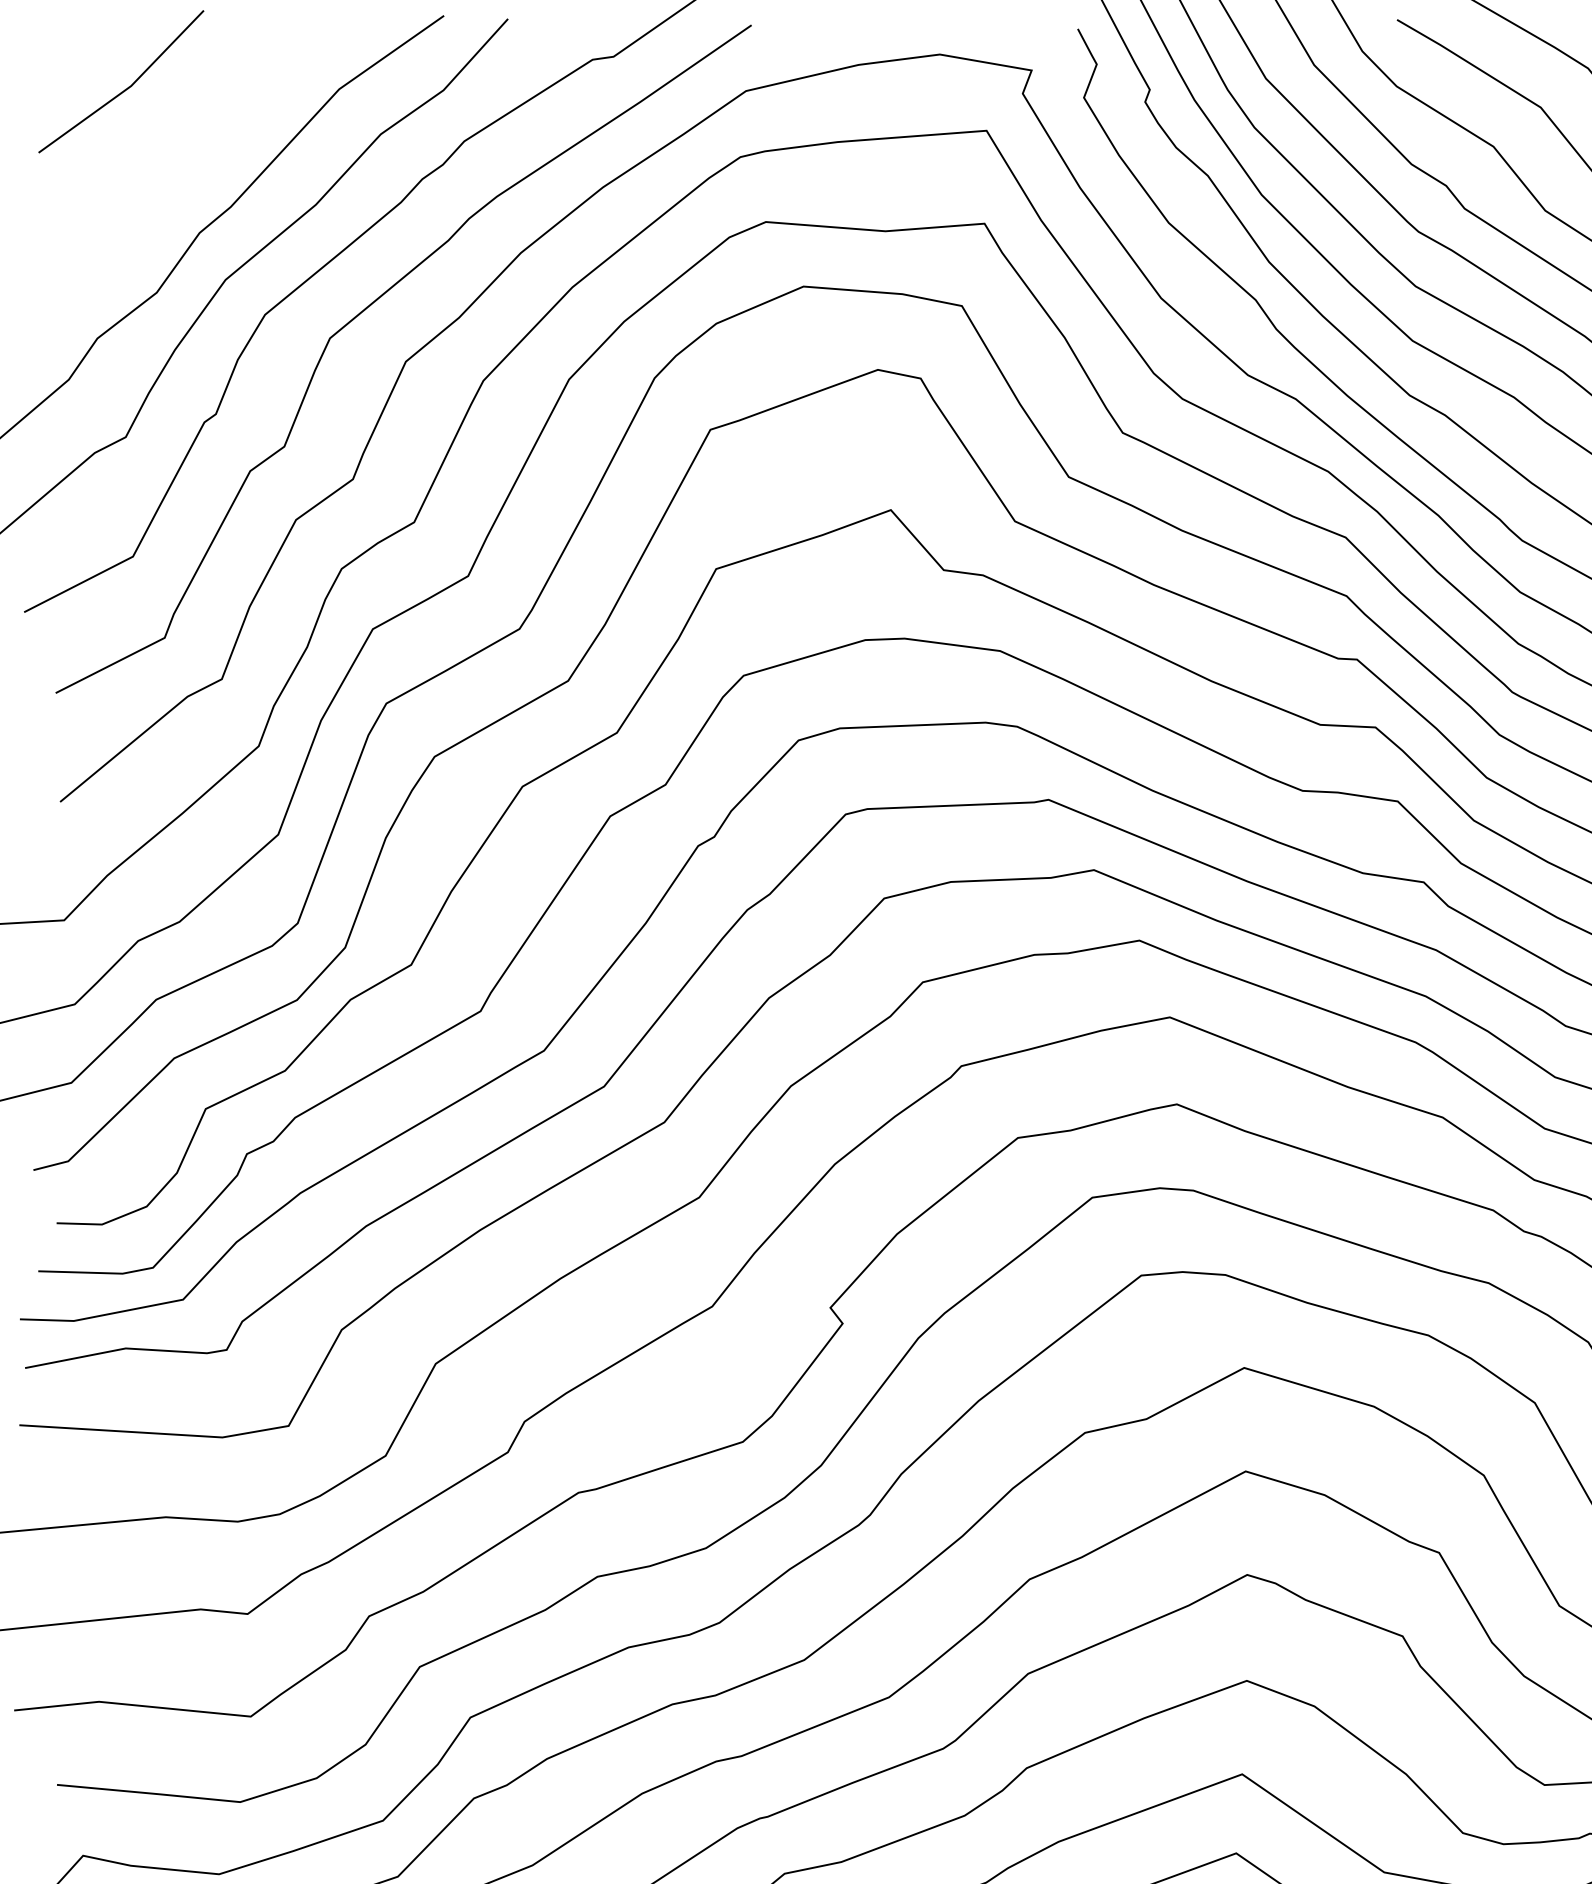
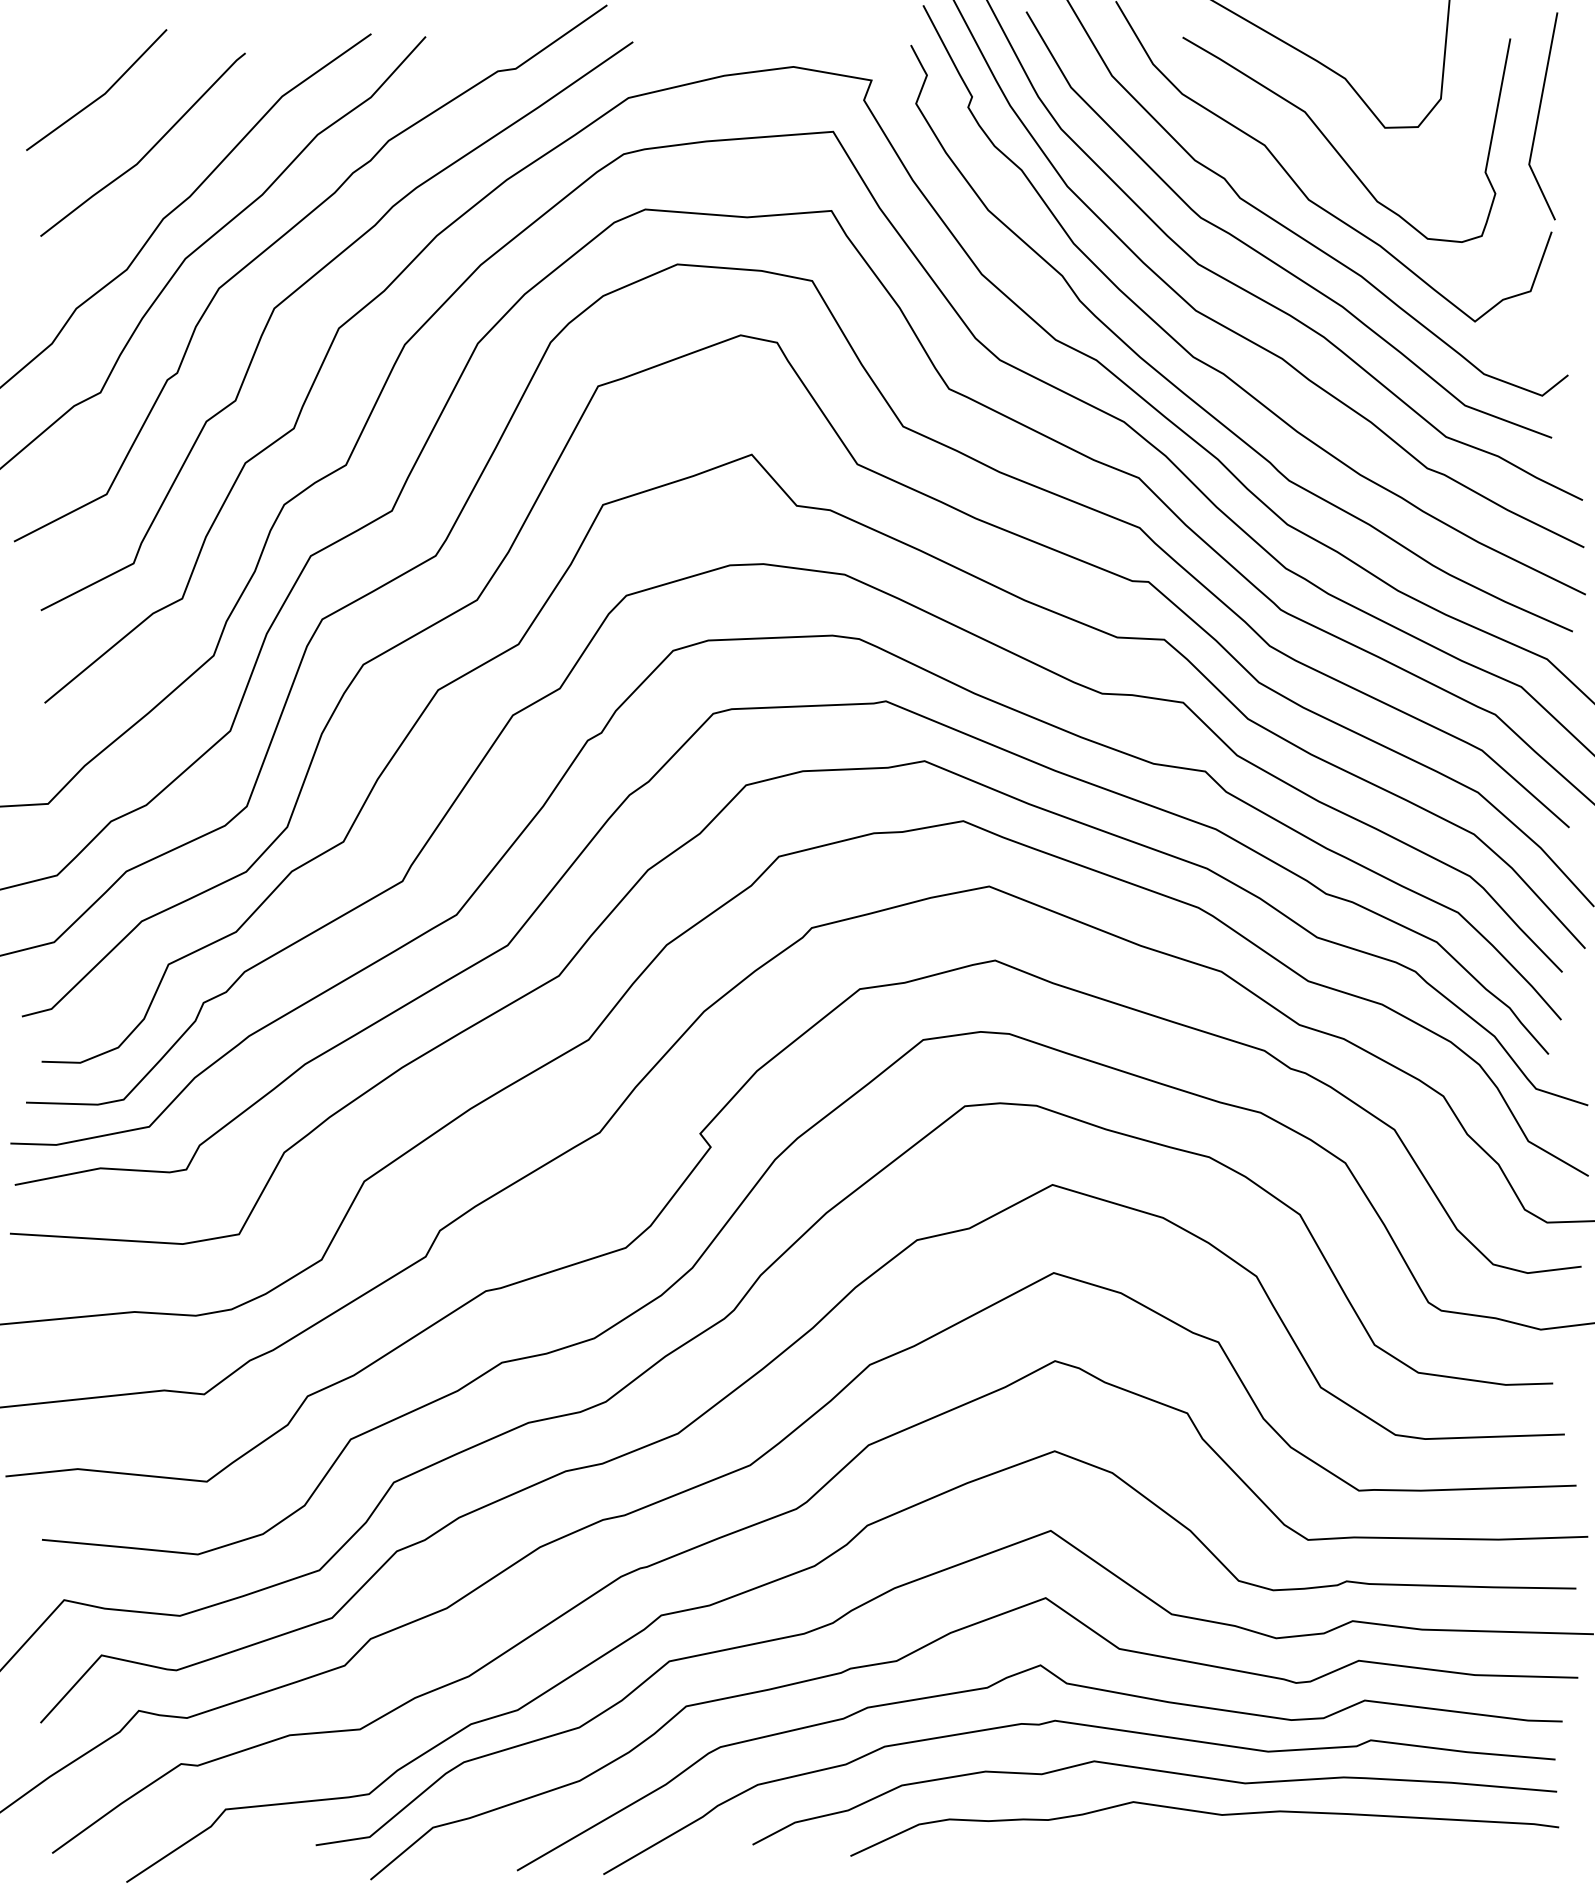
line: (182, 152) -> (148, 150), added

